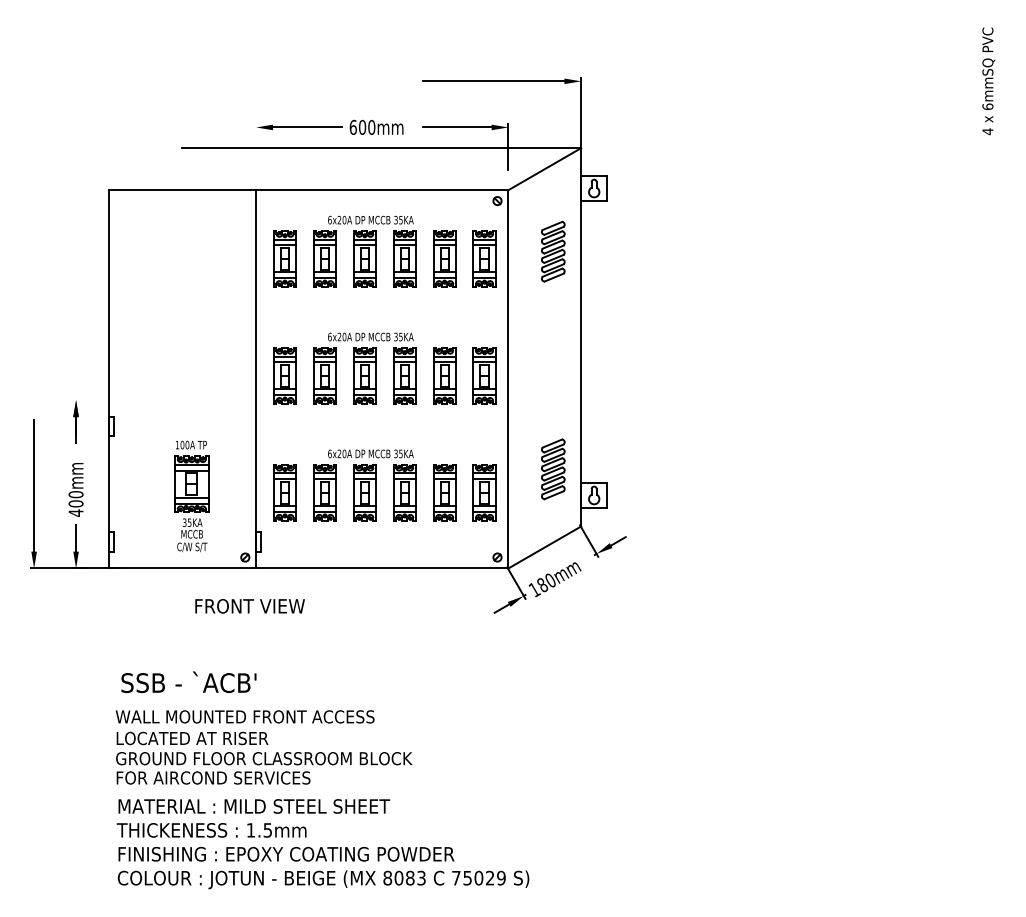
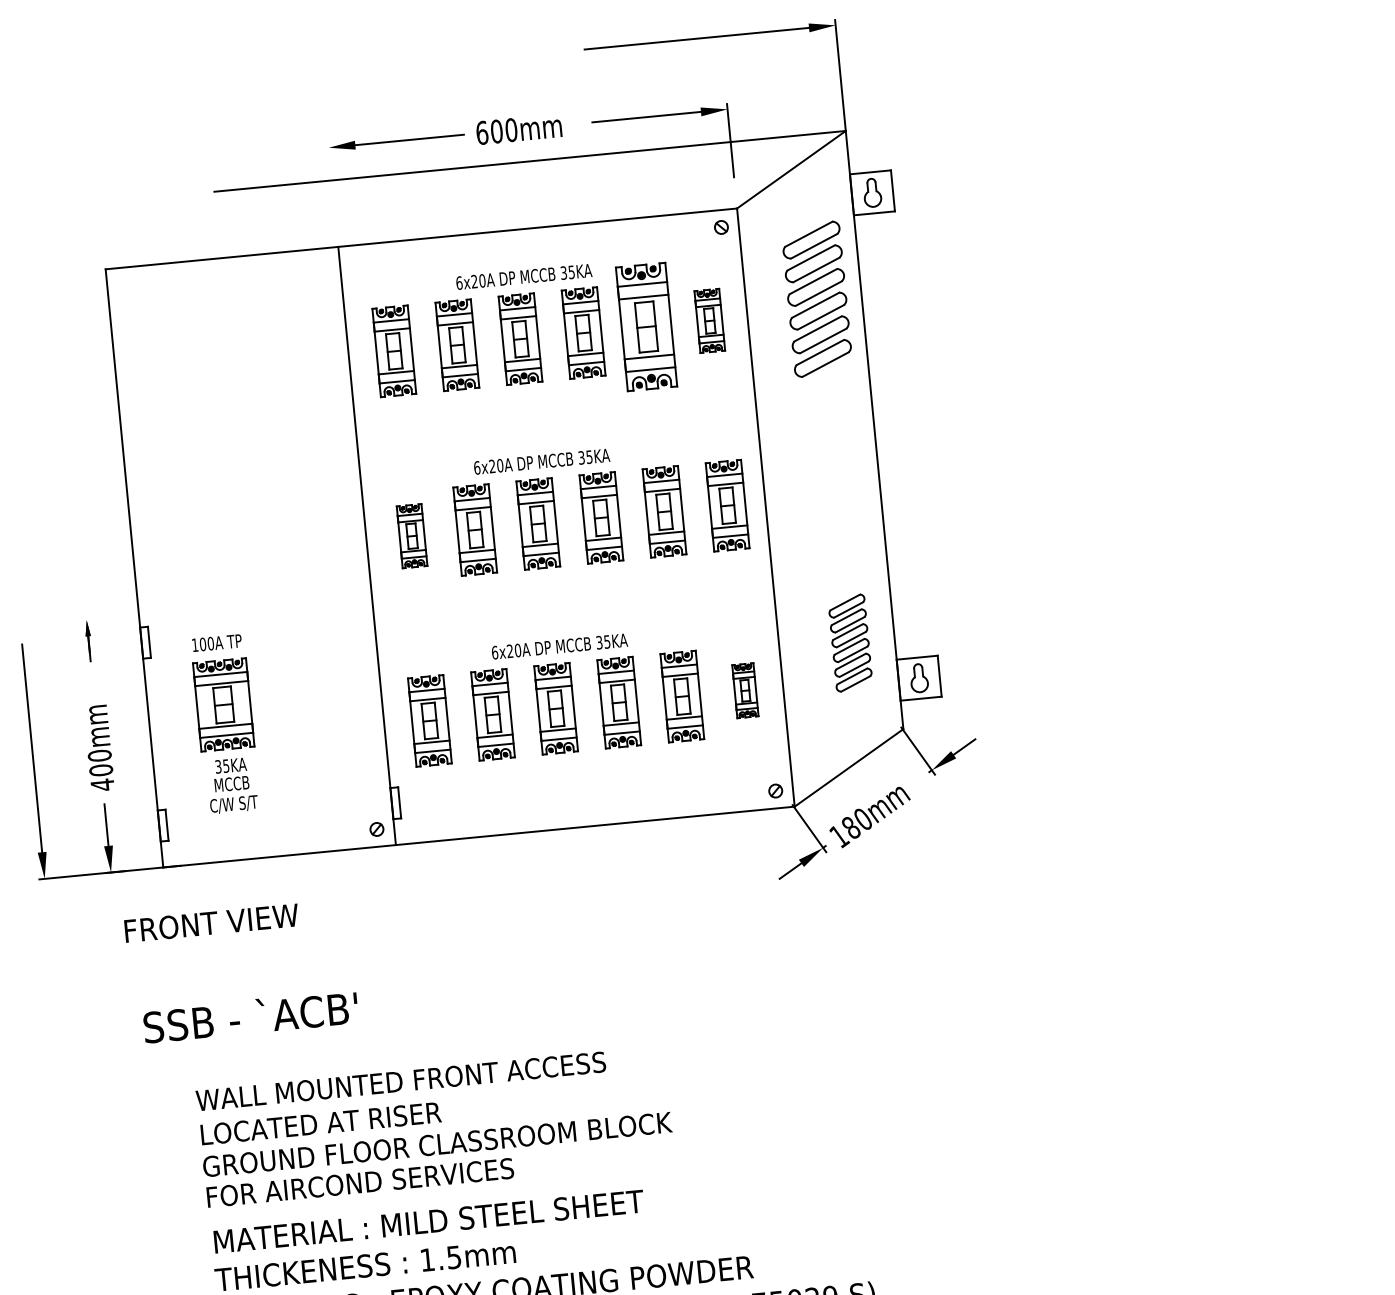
part: (553, 251) -> (817, 298), size x1.6
part: (444, 258) -> (646, 326), size x1.4
part: (484, 258) -> (709, 320), size x0.7
part: (284, 375) -> (411, 535), size x0.7
part: (75, 421) -> (87, 640), size x0.6
part: (484, 492) -> (745, 690), size x0.6
part: (191, 496) -> (225, 724), moved
text: (249, 606) -> (210, 923), moved
text: (188, 682) -> (250, 1017), moved

